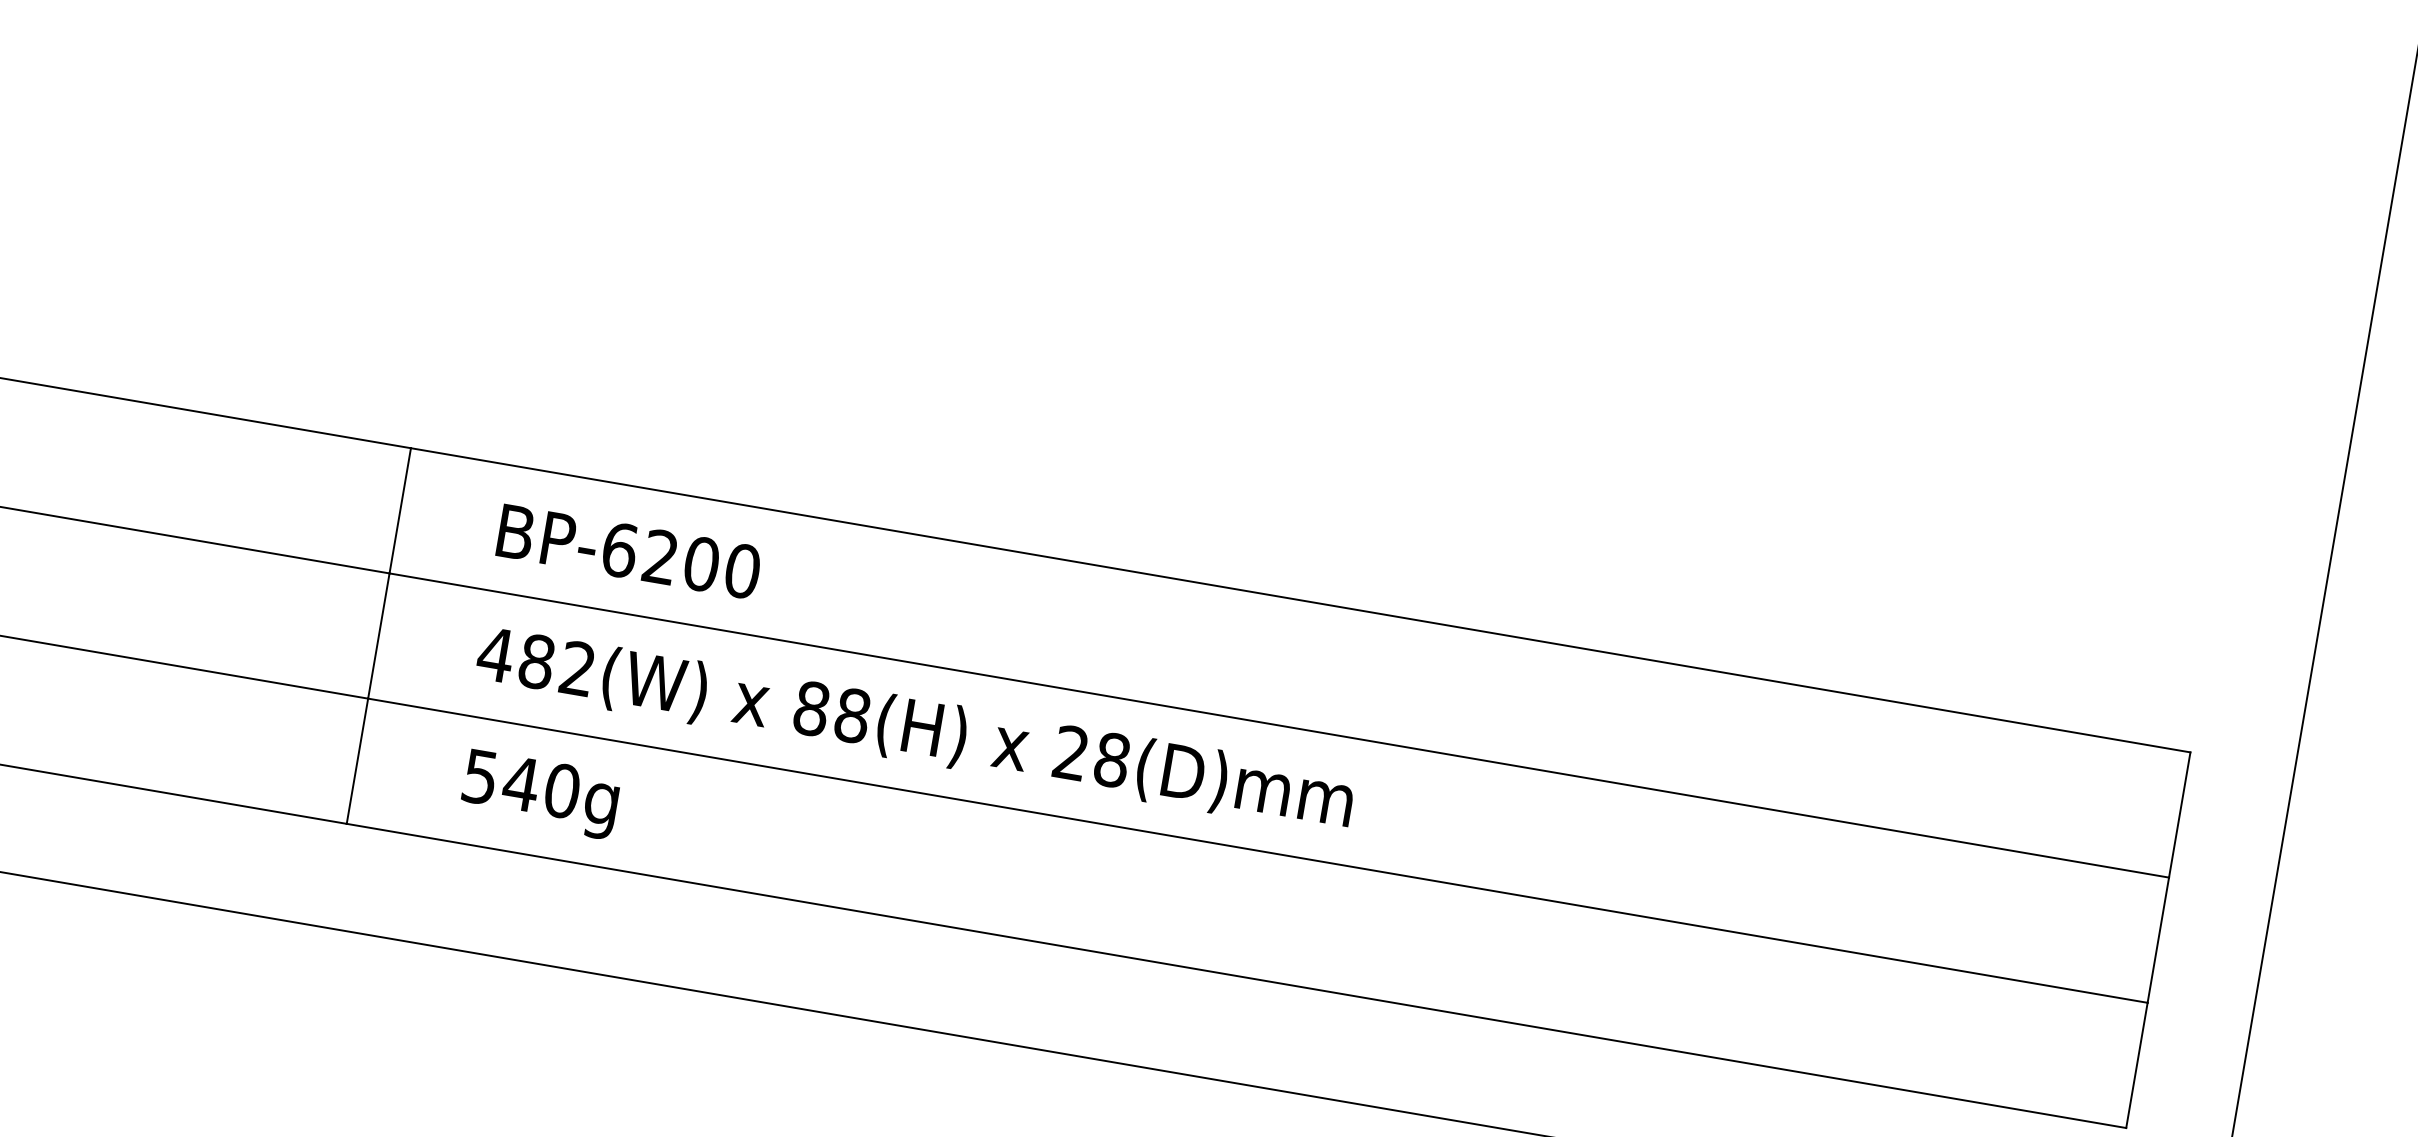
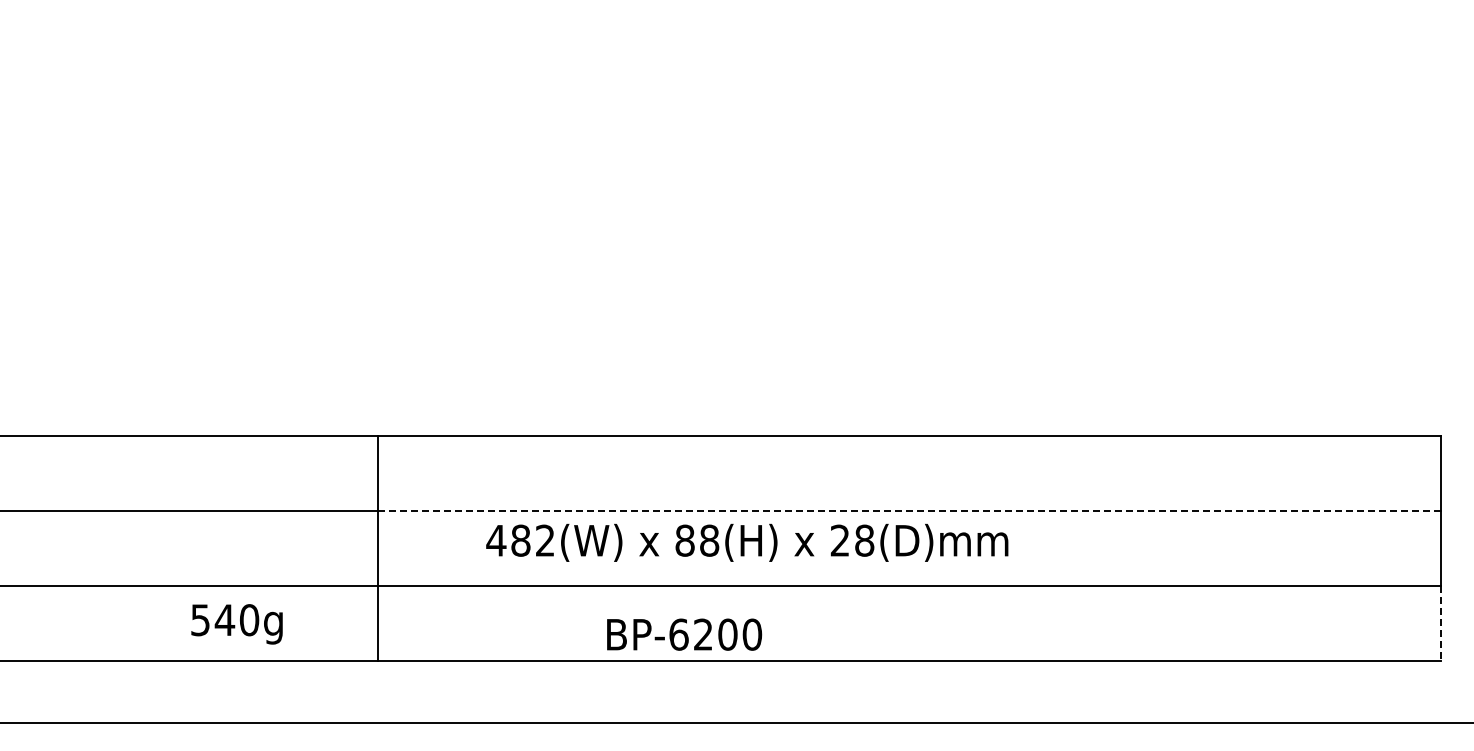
text: (629, 551) -> (684, 634), moved
line: (1279, 726) -> (909, 511), solid -> dashed
text: (915, 729) -> (747, 542), moved
text: (539, 794) -> (236, 624), moved
line: (2136, 1065) -> (1440, 623), solid -> dashed

